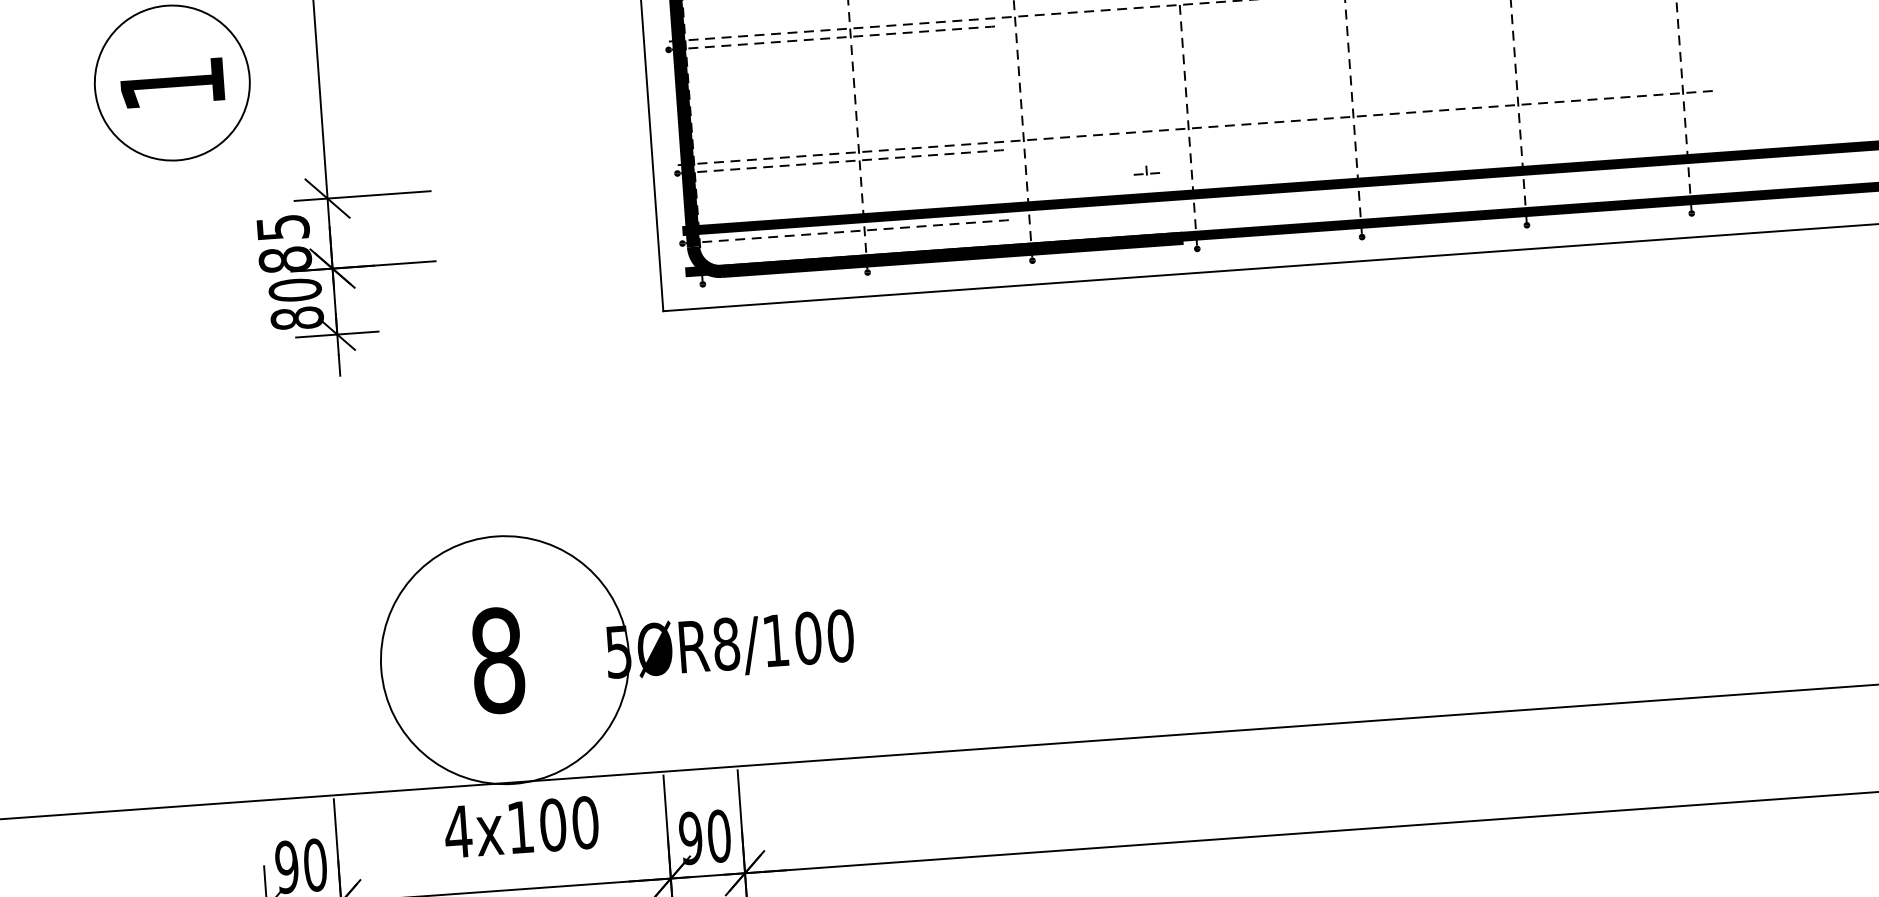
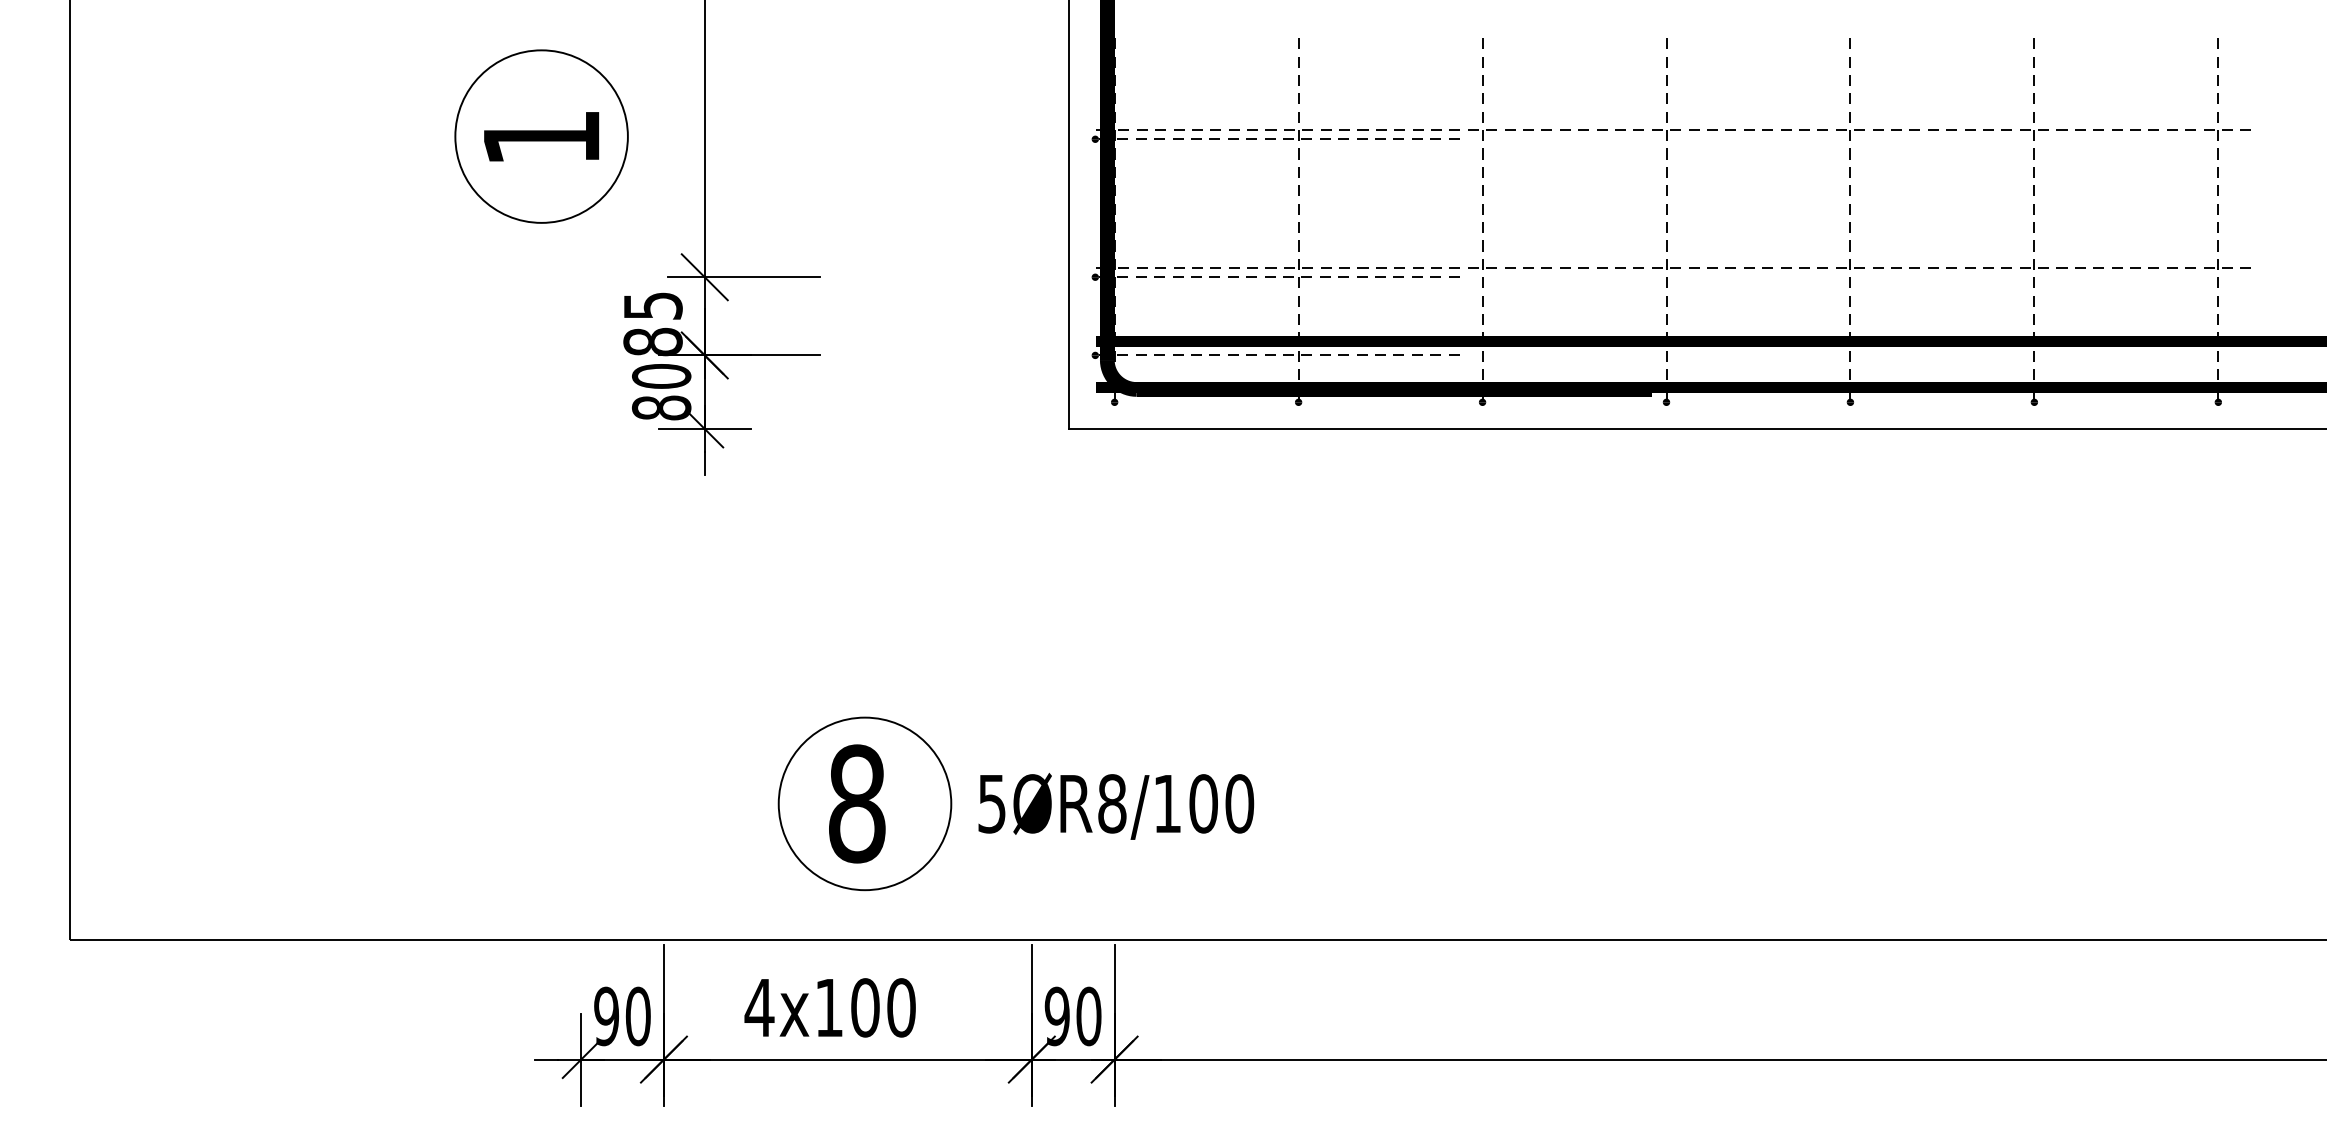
part: (1146, 170) -> (1616, 311), removed
circle: (504, 659) -> (864, 803), size x0.62
text: (520, 827) -> (829, 1007), moved

